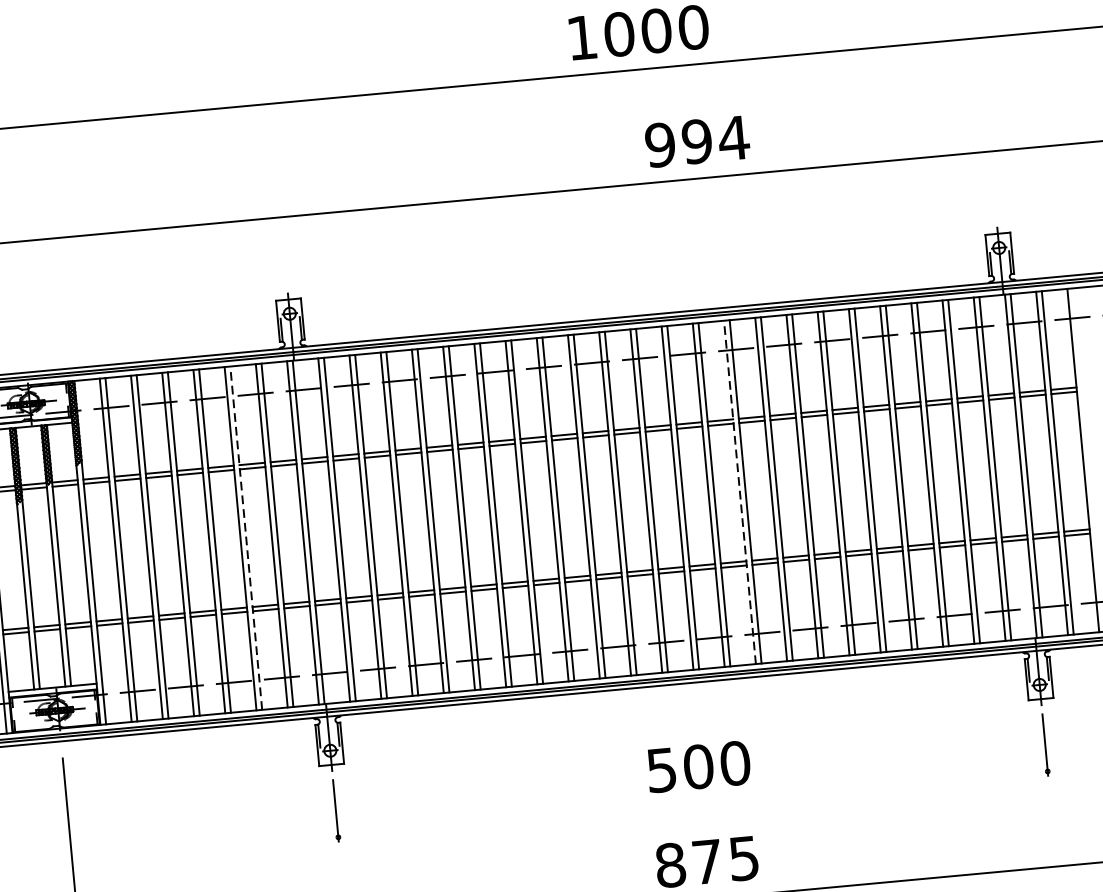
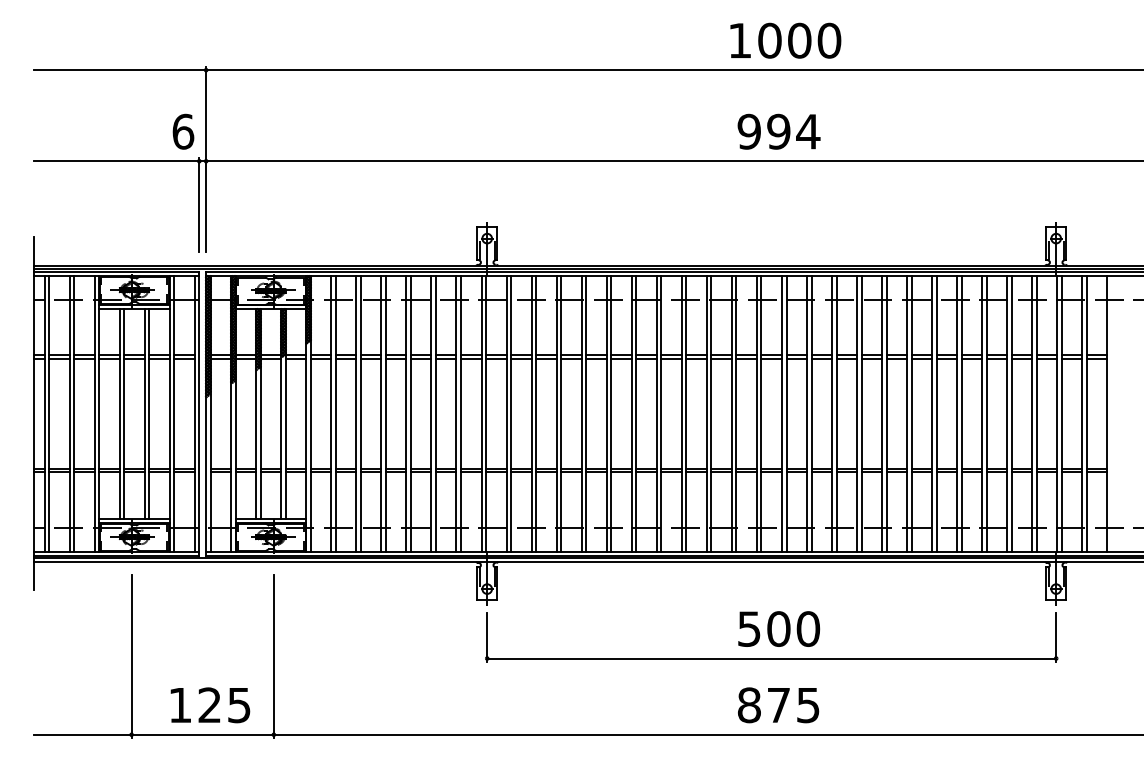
text: (696, 141) -> (778, 131), moved
line: (740, 491) -> (832, 413), dashed -> solid
line: (246, 537) -> (436, 413), dashed -> solid
line: (692, 804) -> (771, 658), added

